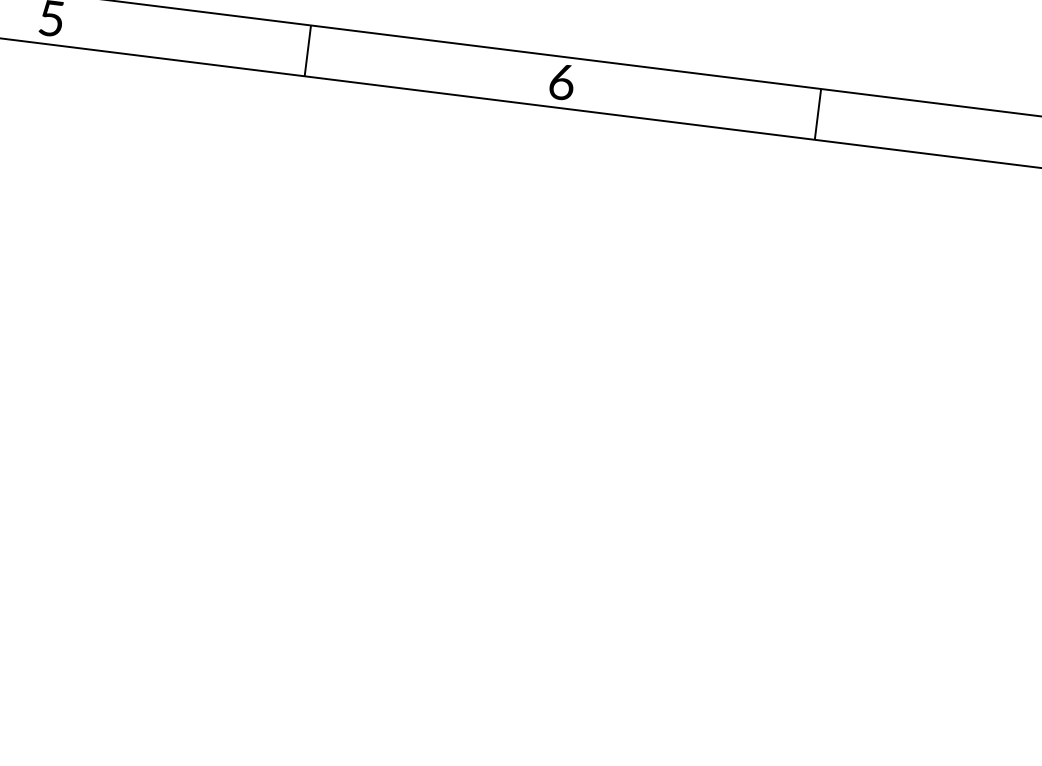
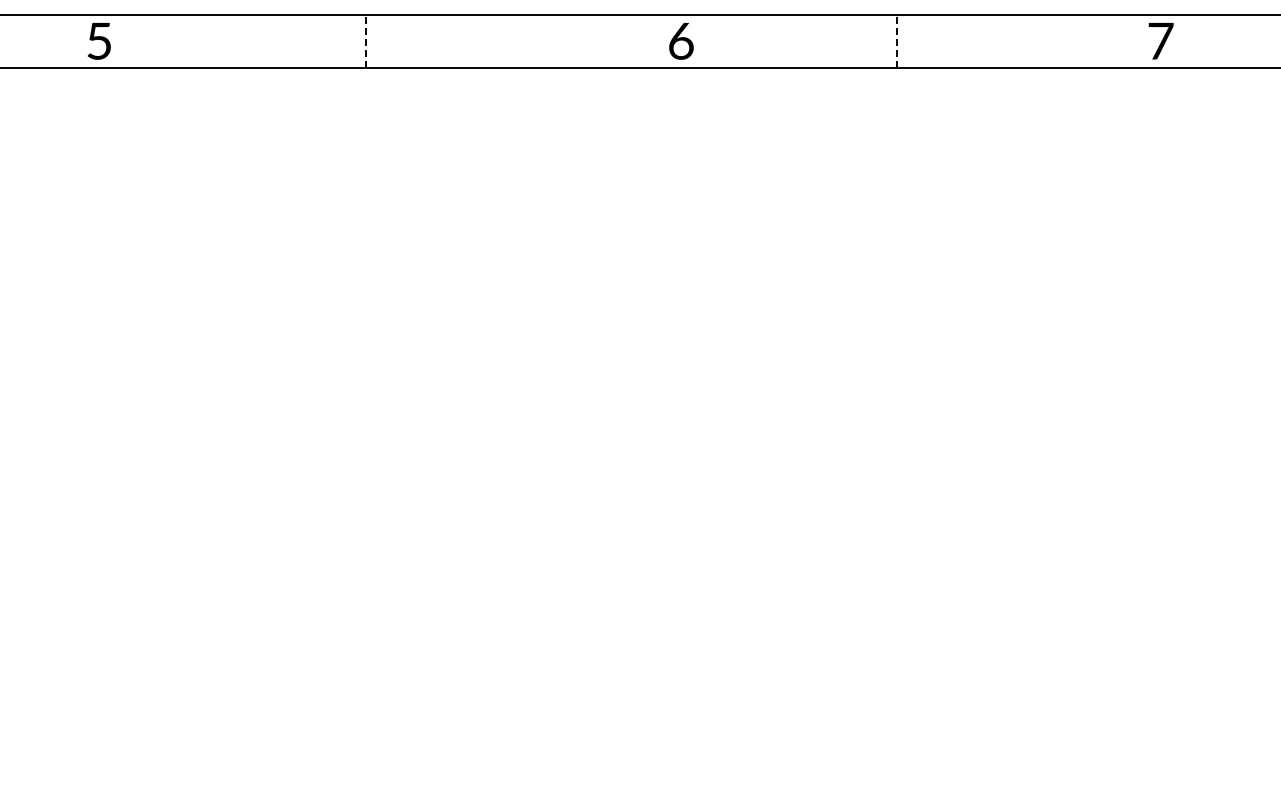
line: (307, 50) -> (365, 41), solid -> dashed
text: (562, 82) -> (681, 41), moved
line: (817, 114) -> (896, 41), solid -> dashed

